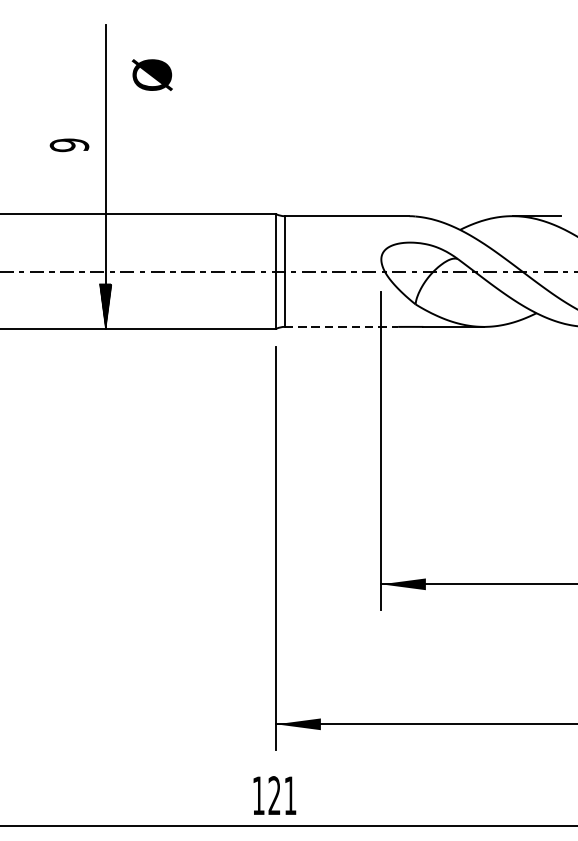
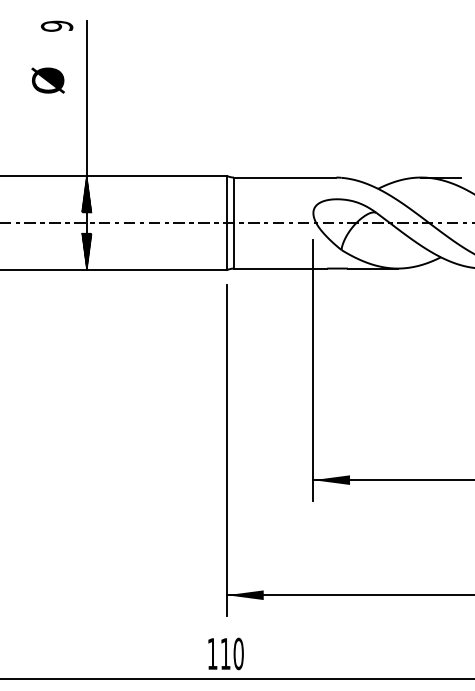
text: (151, 74) -> (47, 80), moved
text: (68, 144) -> (56, 25), moved
hatch: (105, 236) -> (86, 194), added
line: (341, 326) -> (280, 268), dashed -> solid
text: (281, 795) -> (231, 653), 121 -> 110

